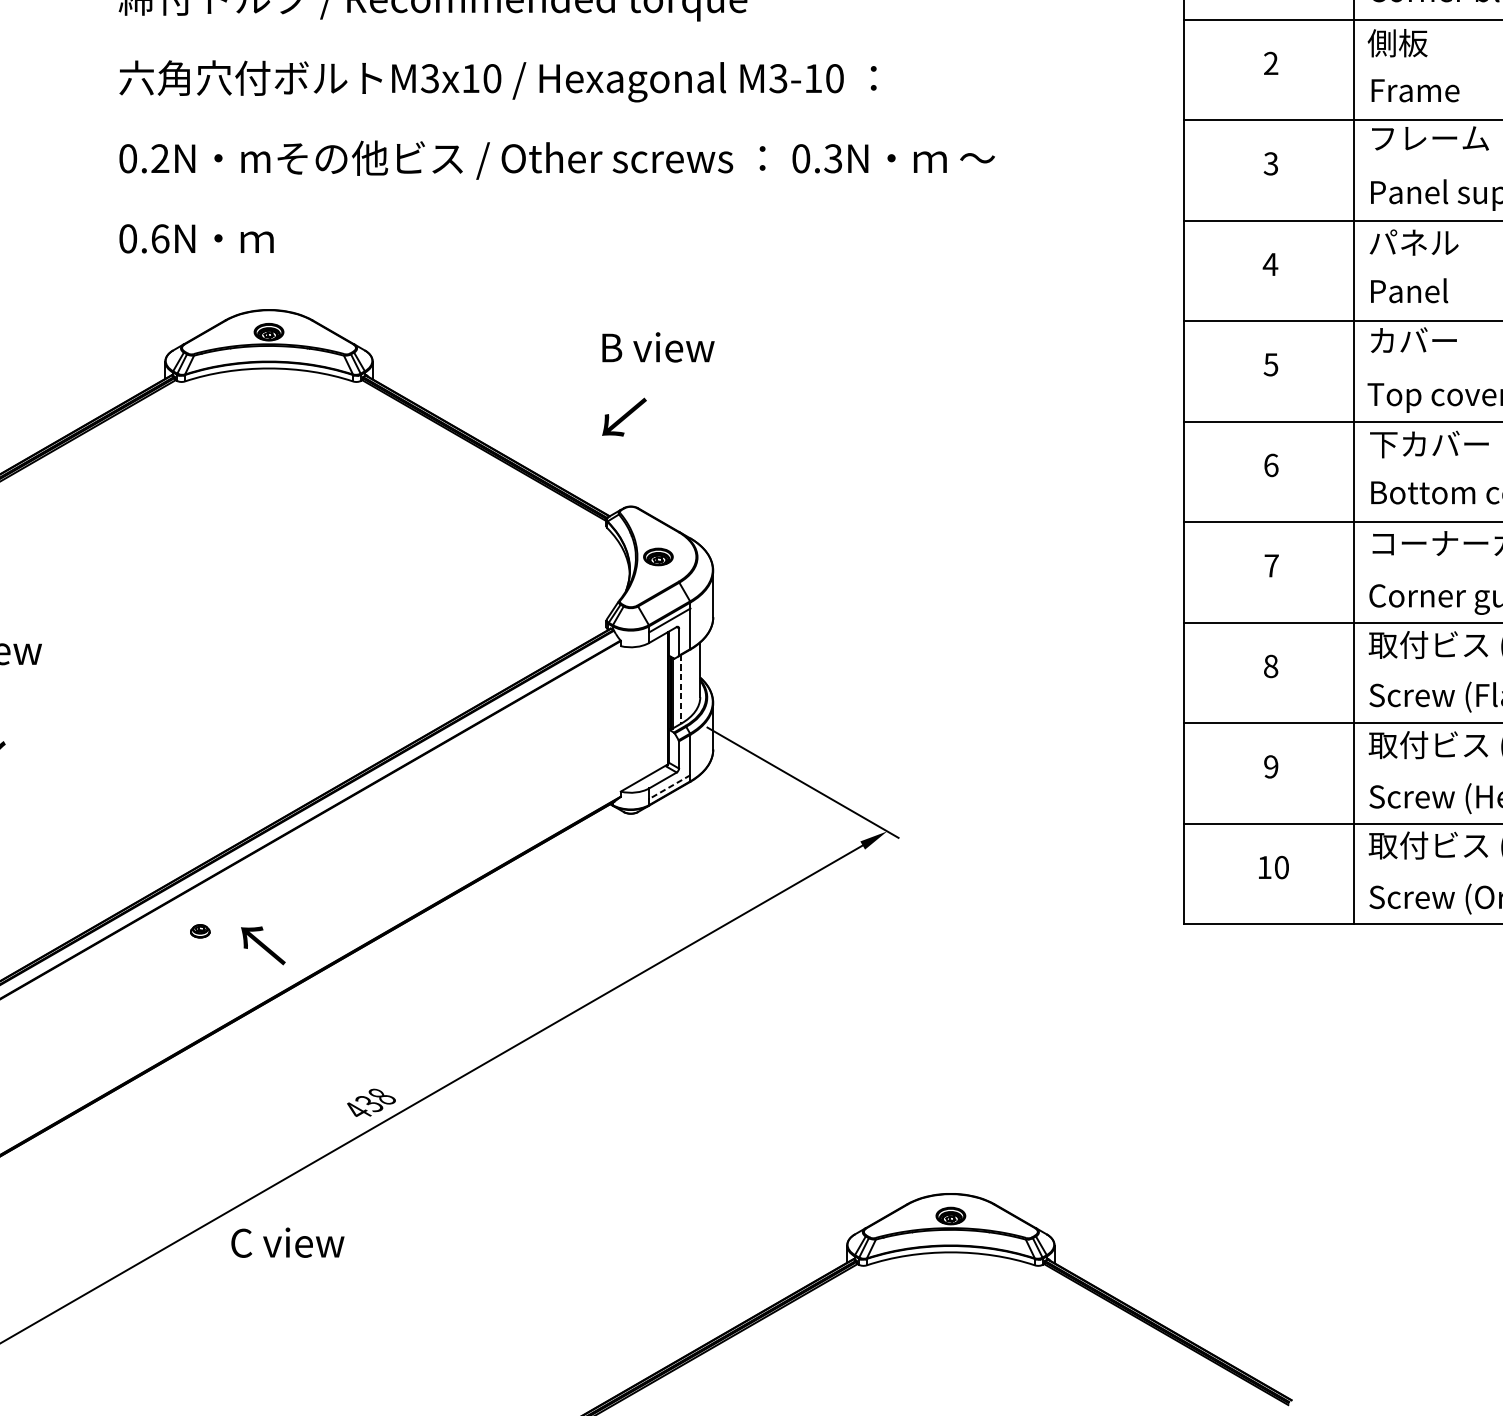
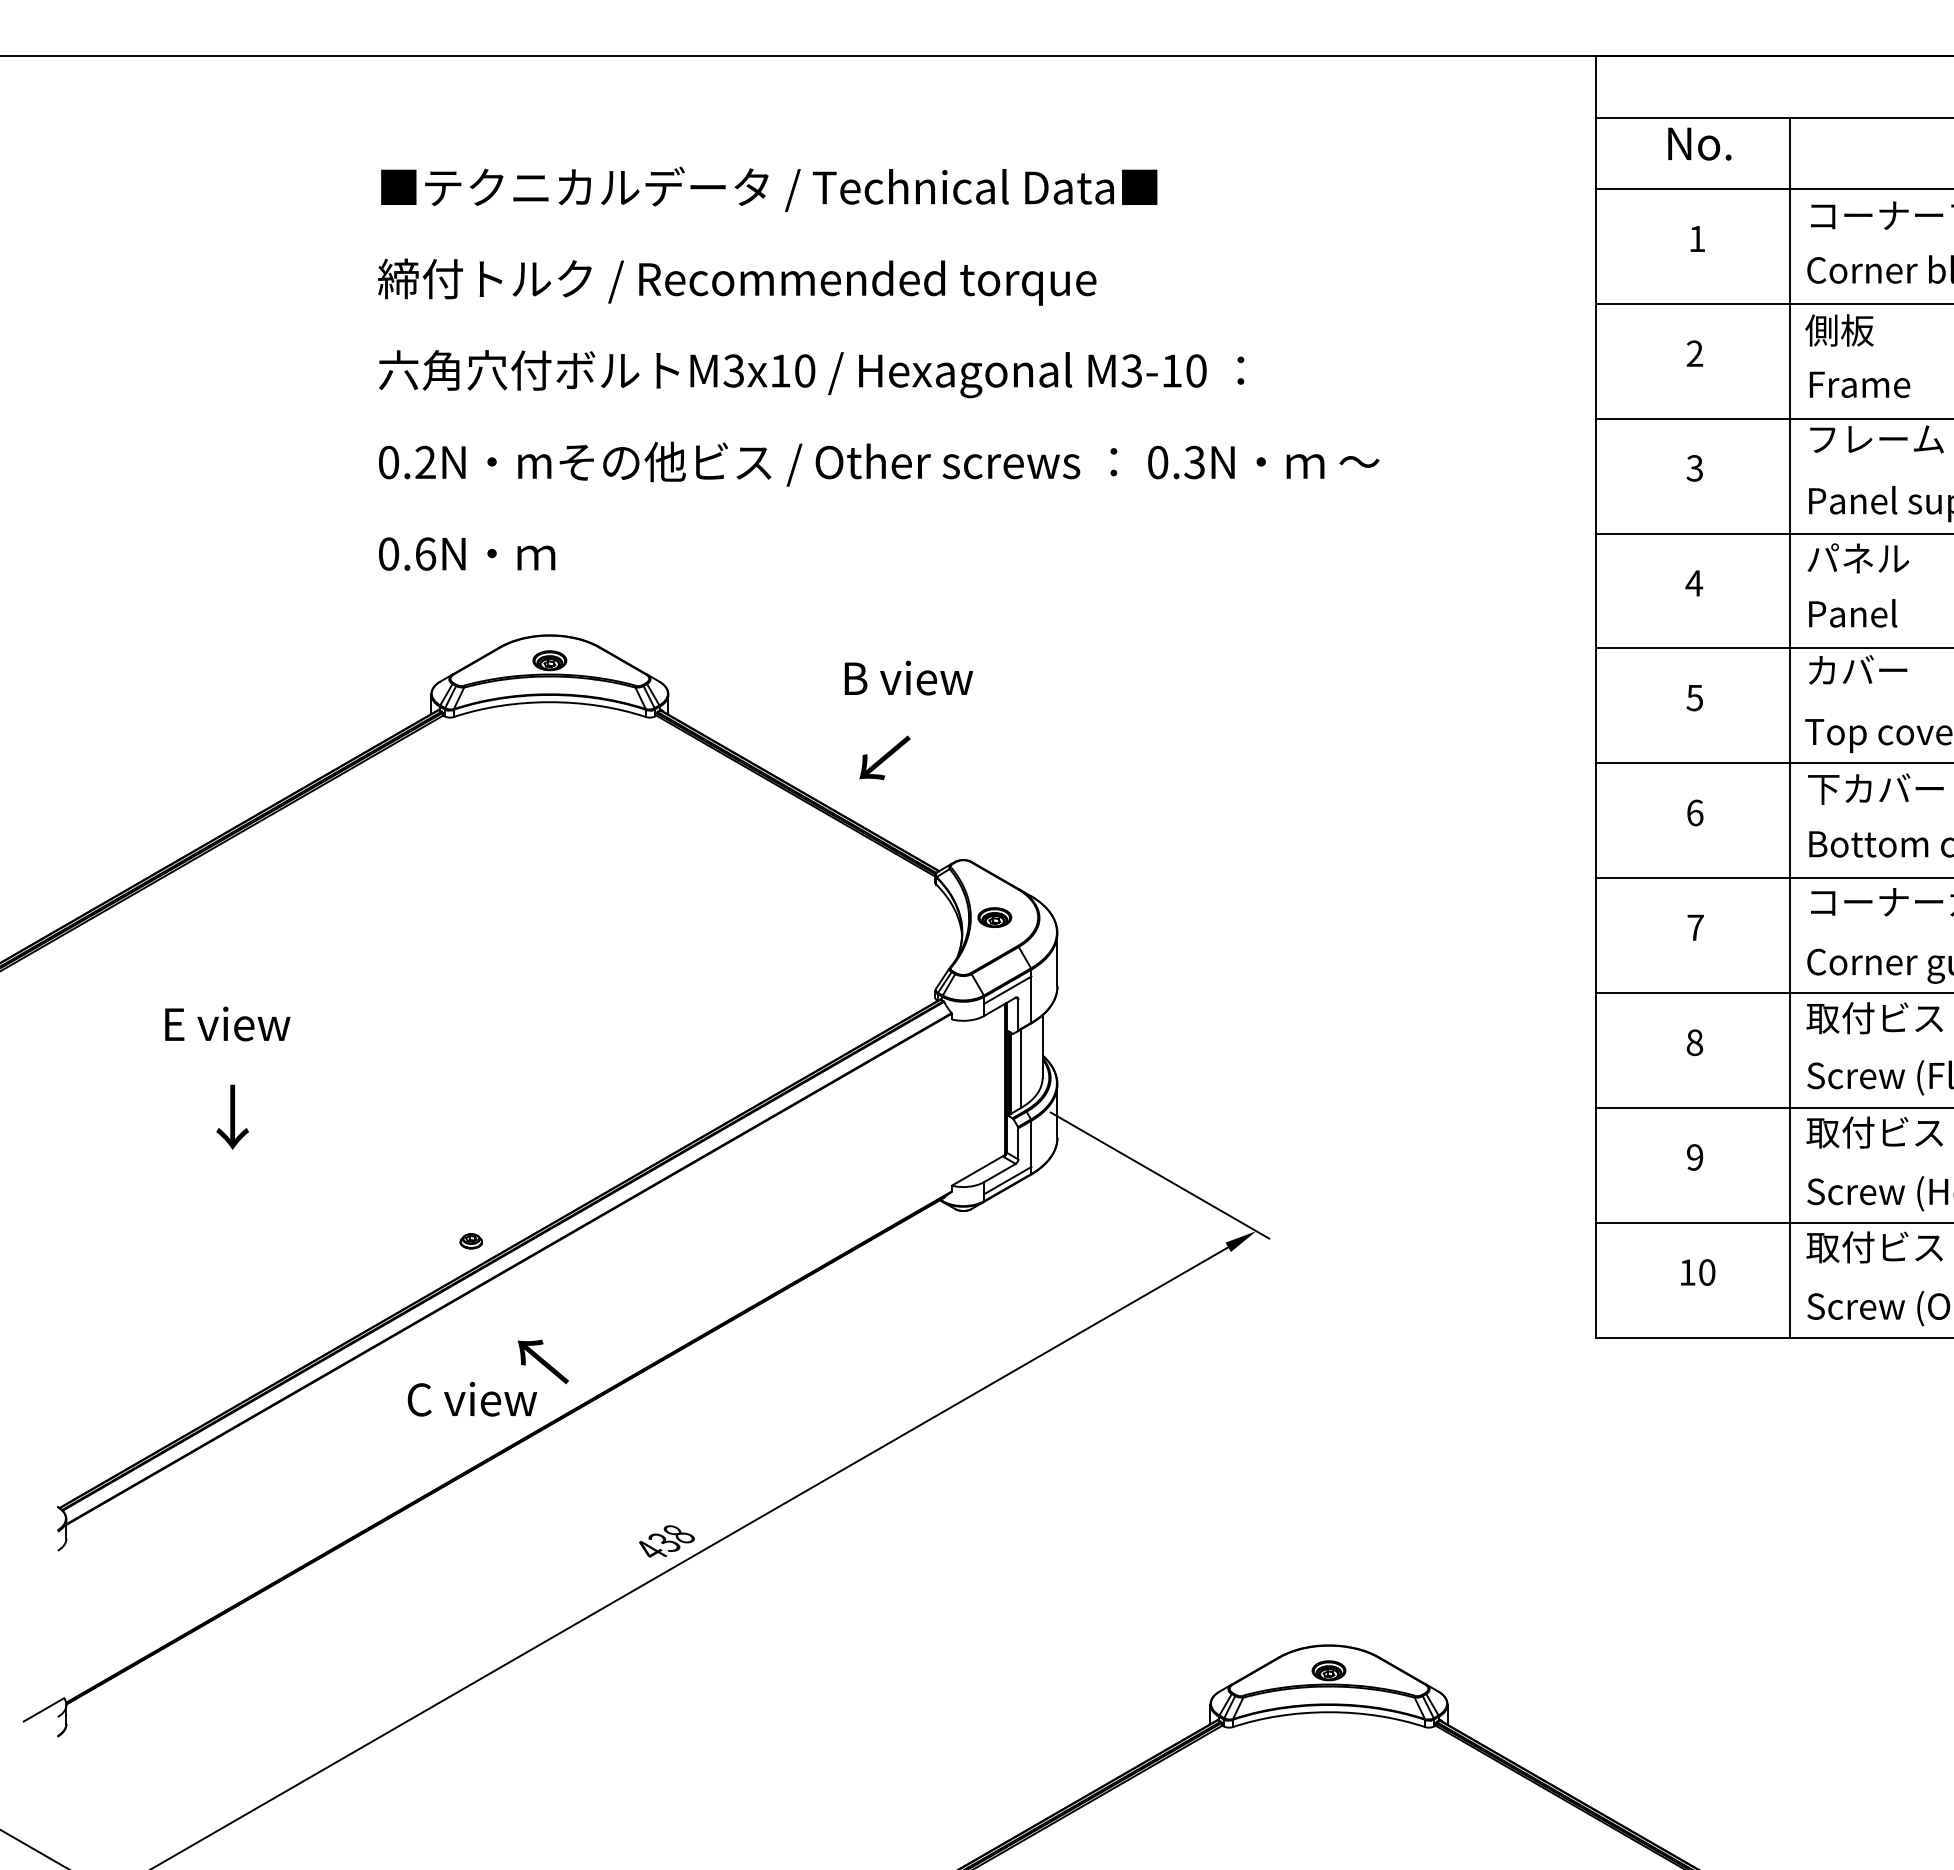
text: (658, 346) -> (908, 677), moved
text: (624, 416) -> (884, 757), moved
line: (680, 689) -> (1020, 1069), dashed -> solid
line: (669, 787) -> (1007, 1180), dashed -> solid
part: (199, 931) -> (470, 1241), moved
text: (287, 1242) -> (472, 1398), moved

